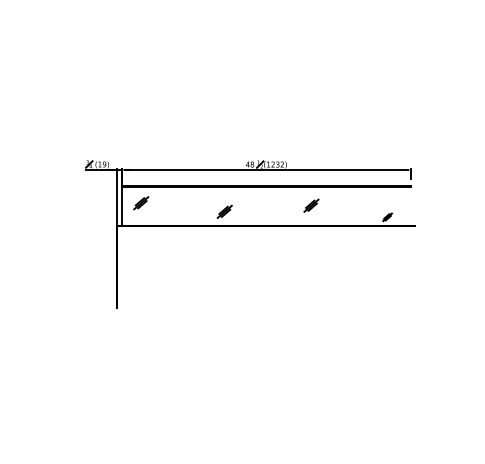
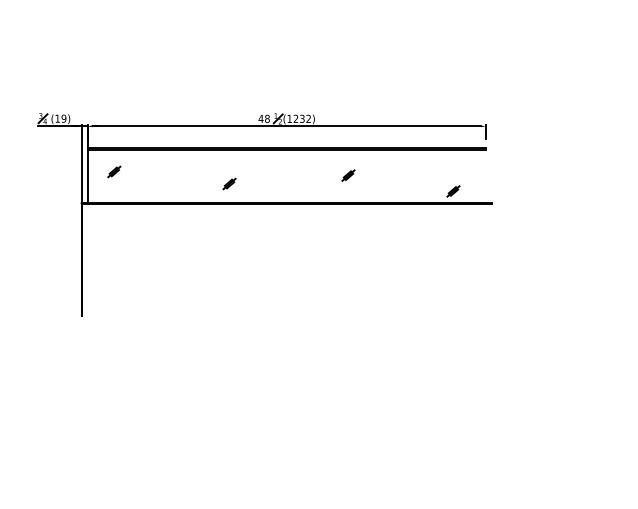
part: (140, 202) -> (113, 171), size x0.62
part: (310, 205) -> (347, 175), size x0.62
part: (224, 211) -> (229, 183), size x0.62

